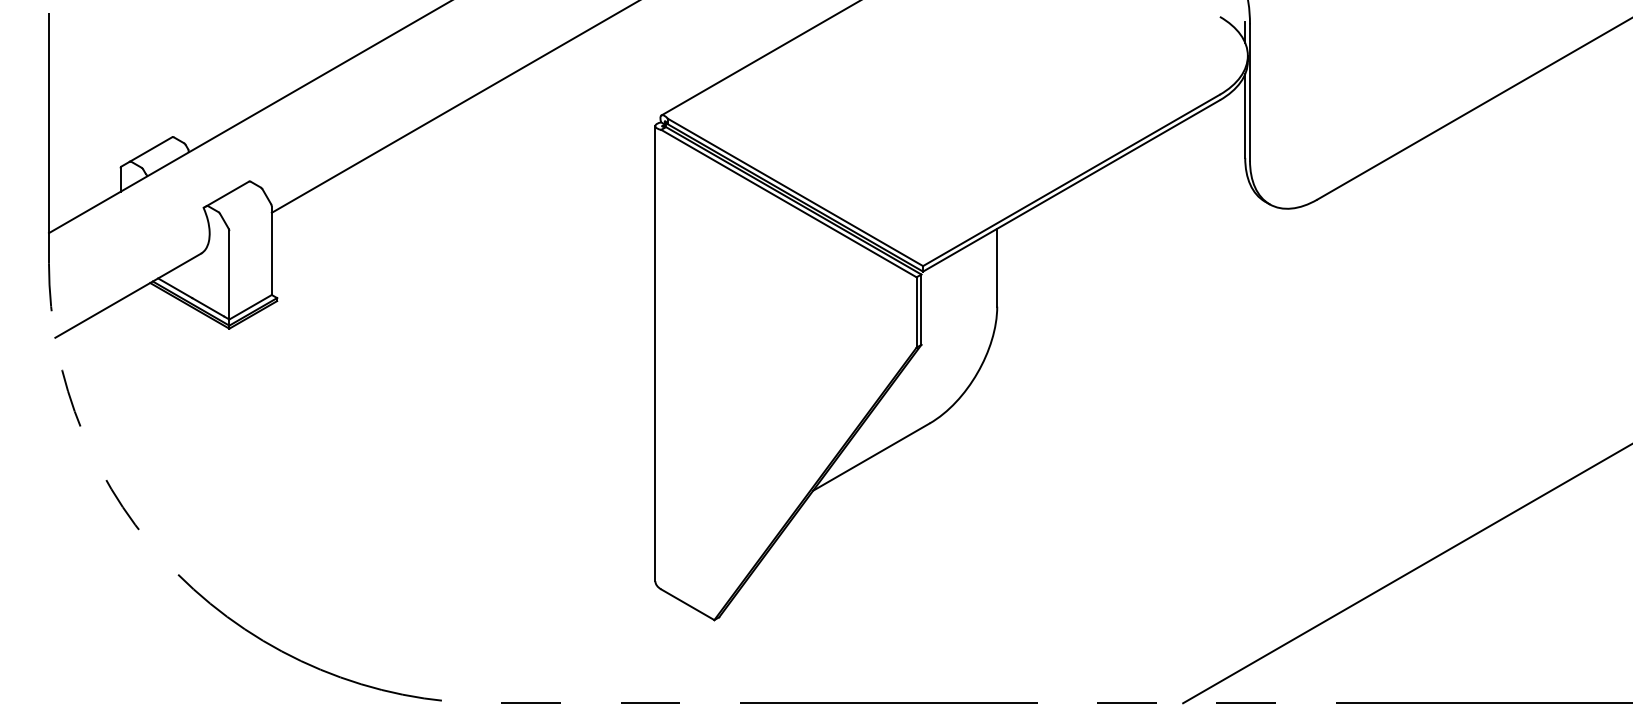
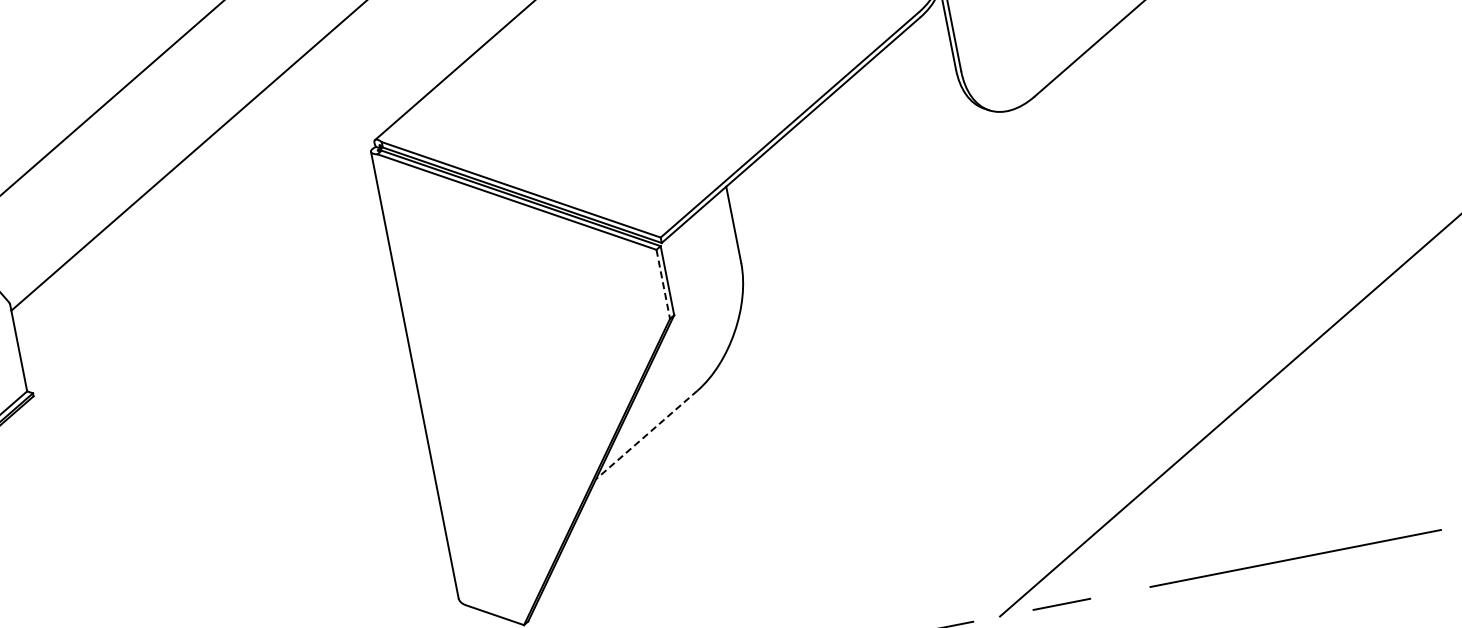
line: (916, 312) -> (663, 284), solid -> dashed
line: (871, 457) -> (646, 435), solid -> dashed

